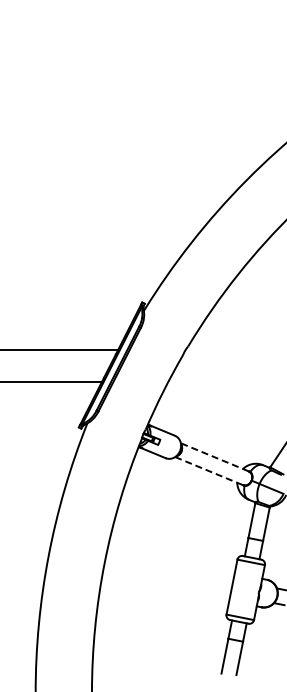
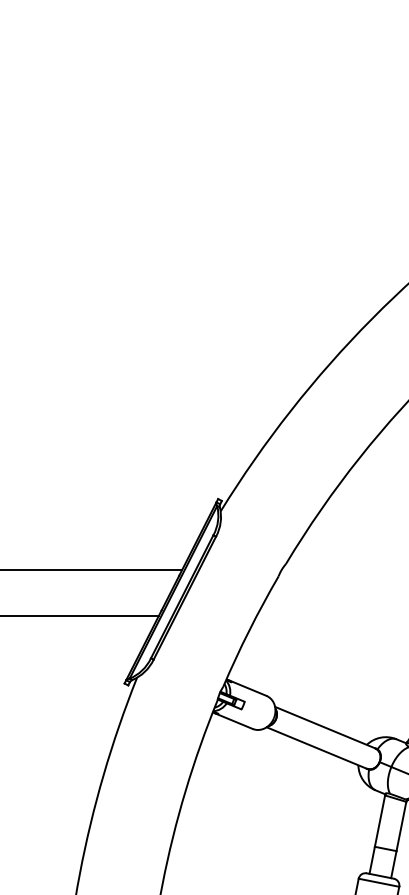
line: (214, 457) -> (324, 727), dashed -> solid
line: (209, 471) -> (317, 748), dashed -> solid

